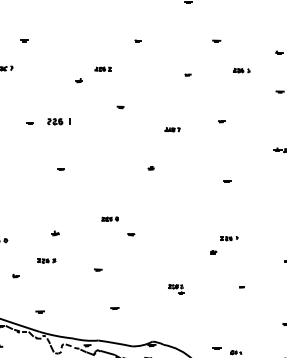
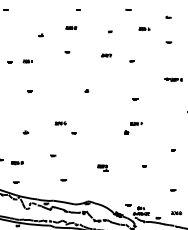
part: (103, 68) -> (71, 27), moved
part: (57, 121) -> (27, 61), size x0.62
part: (172, 129) -> (106, 55), moved
part: (224, 245) -> (133, 128), moved
part: (46, 261) -> (17, 163), moved

